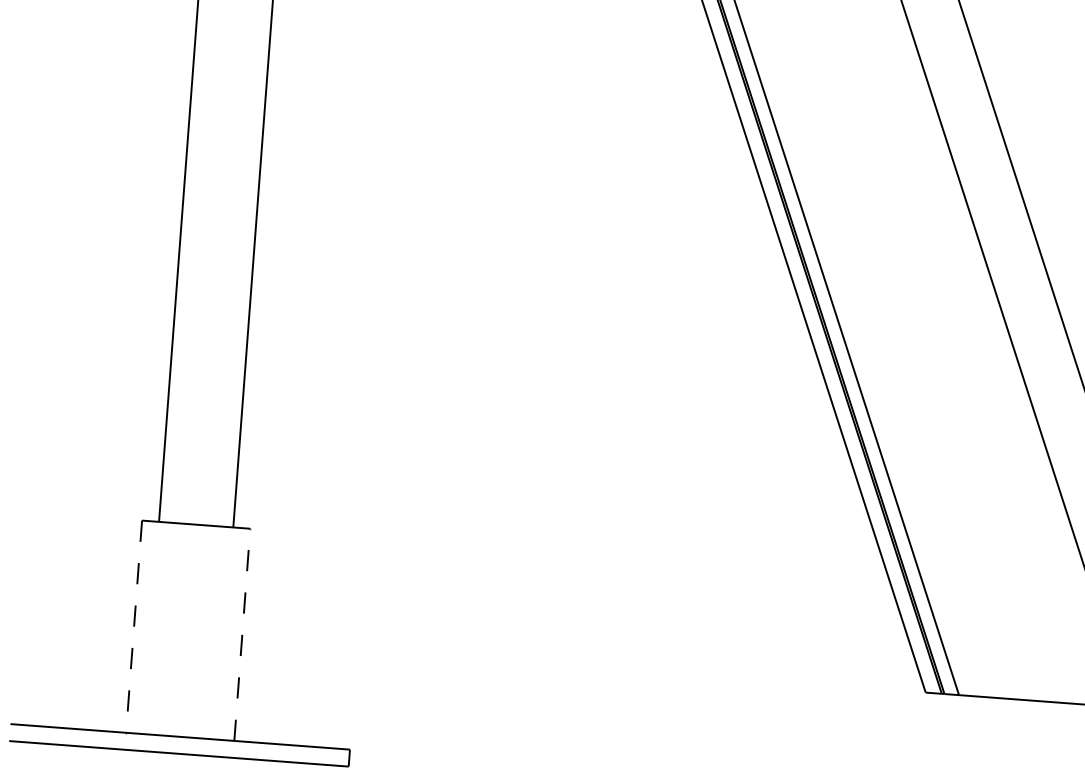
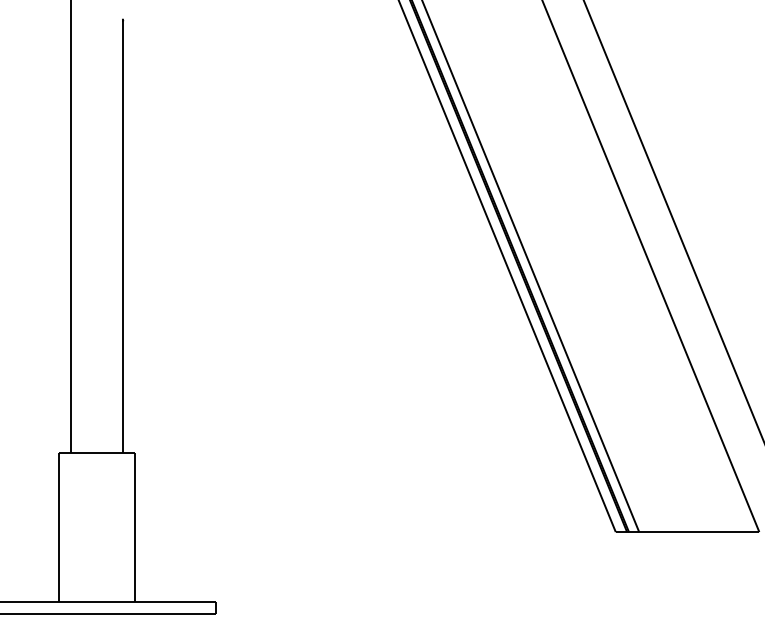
line: (133, 626) -> (58, 527), dashed -> solid
line: (242, 634) -> (135, 527), dashed -> solid

